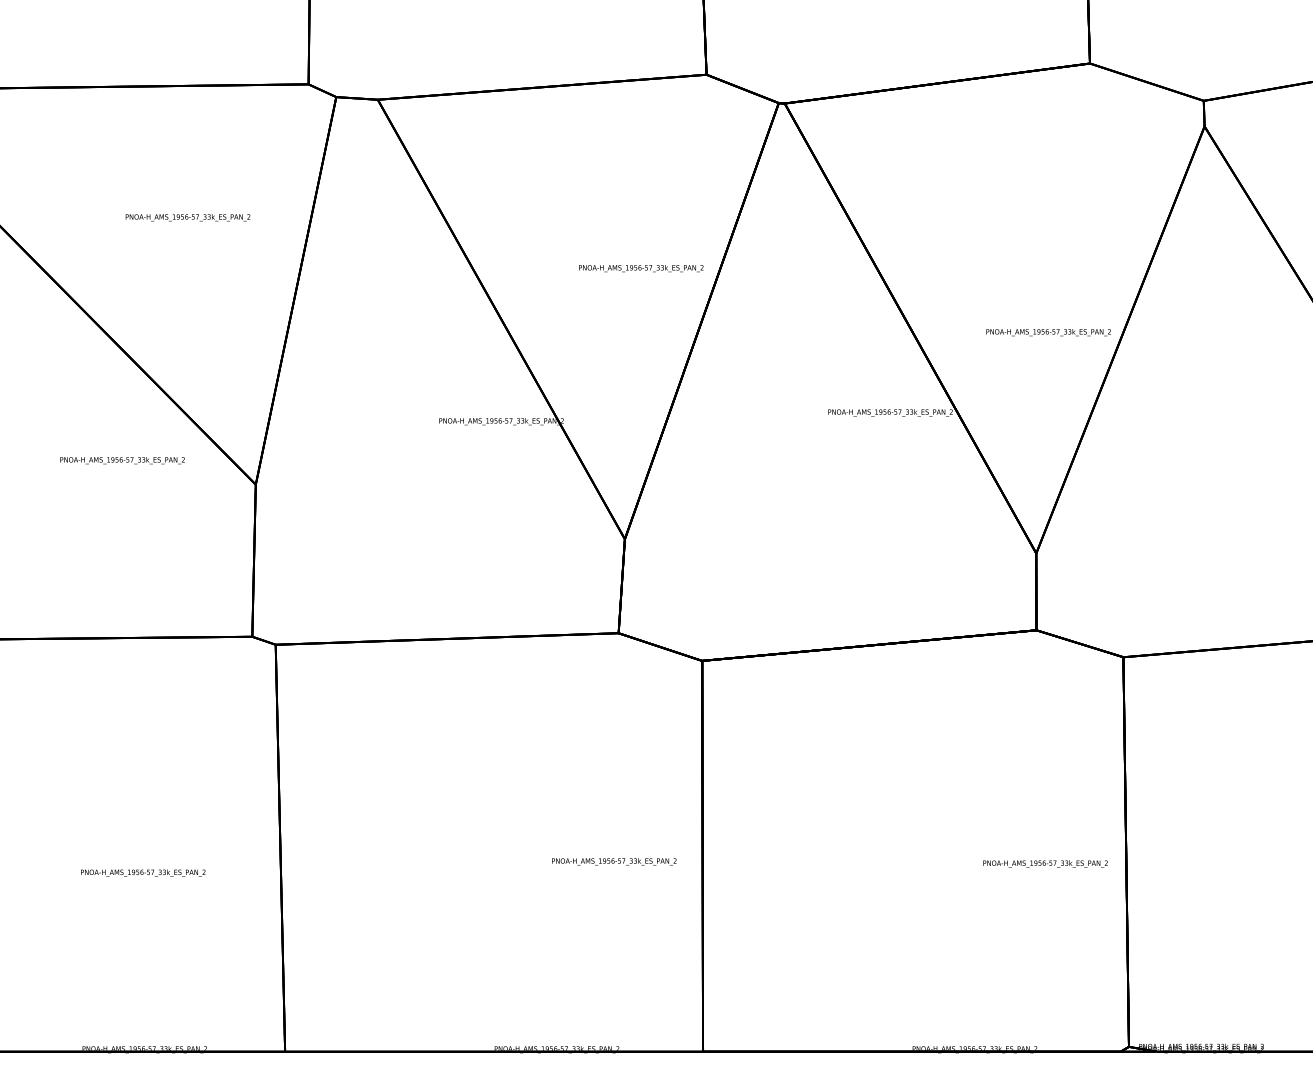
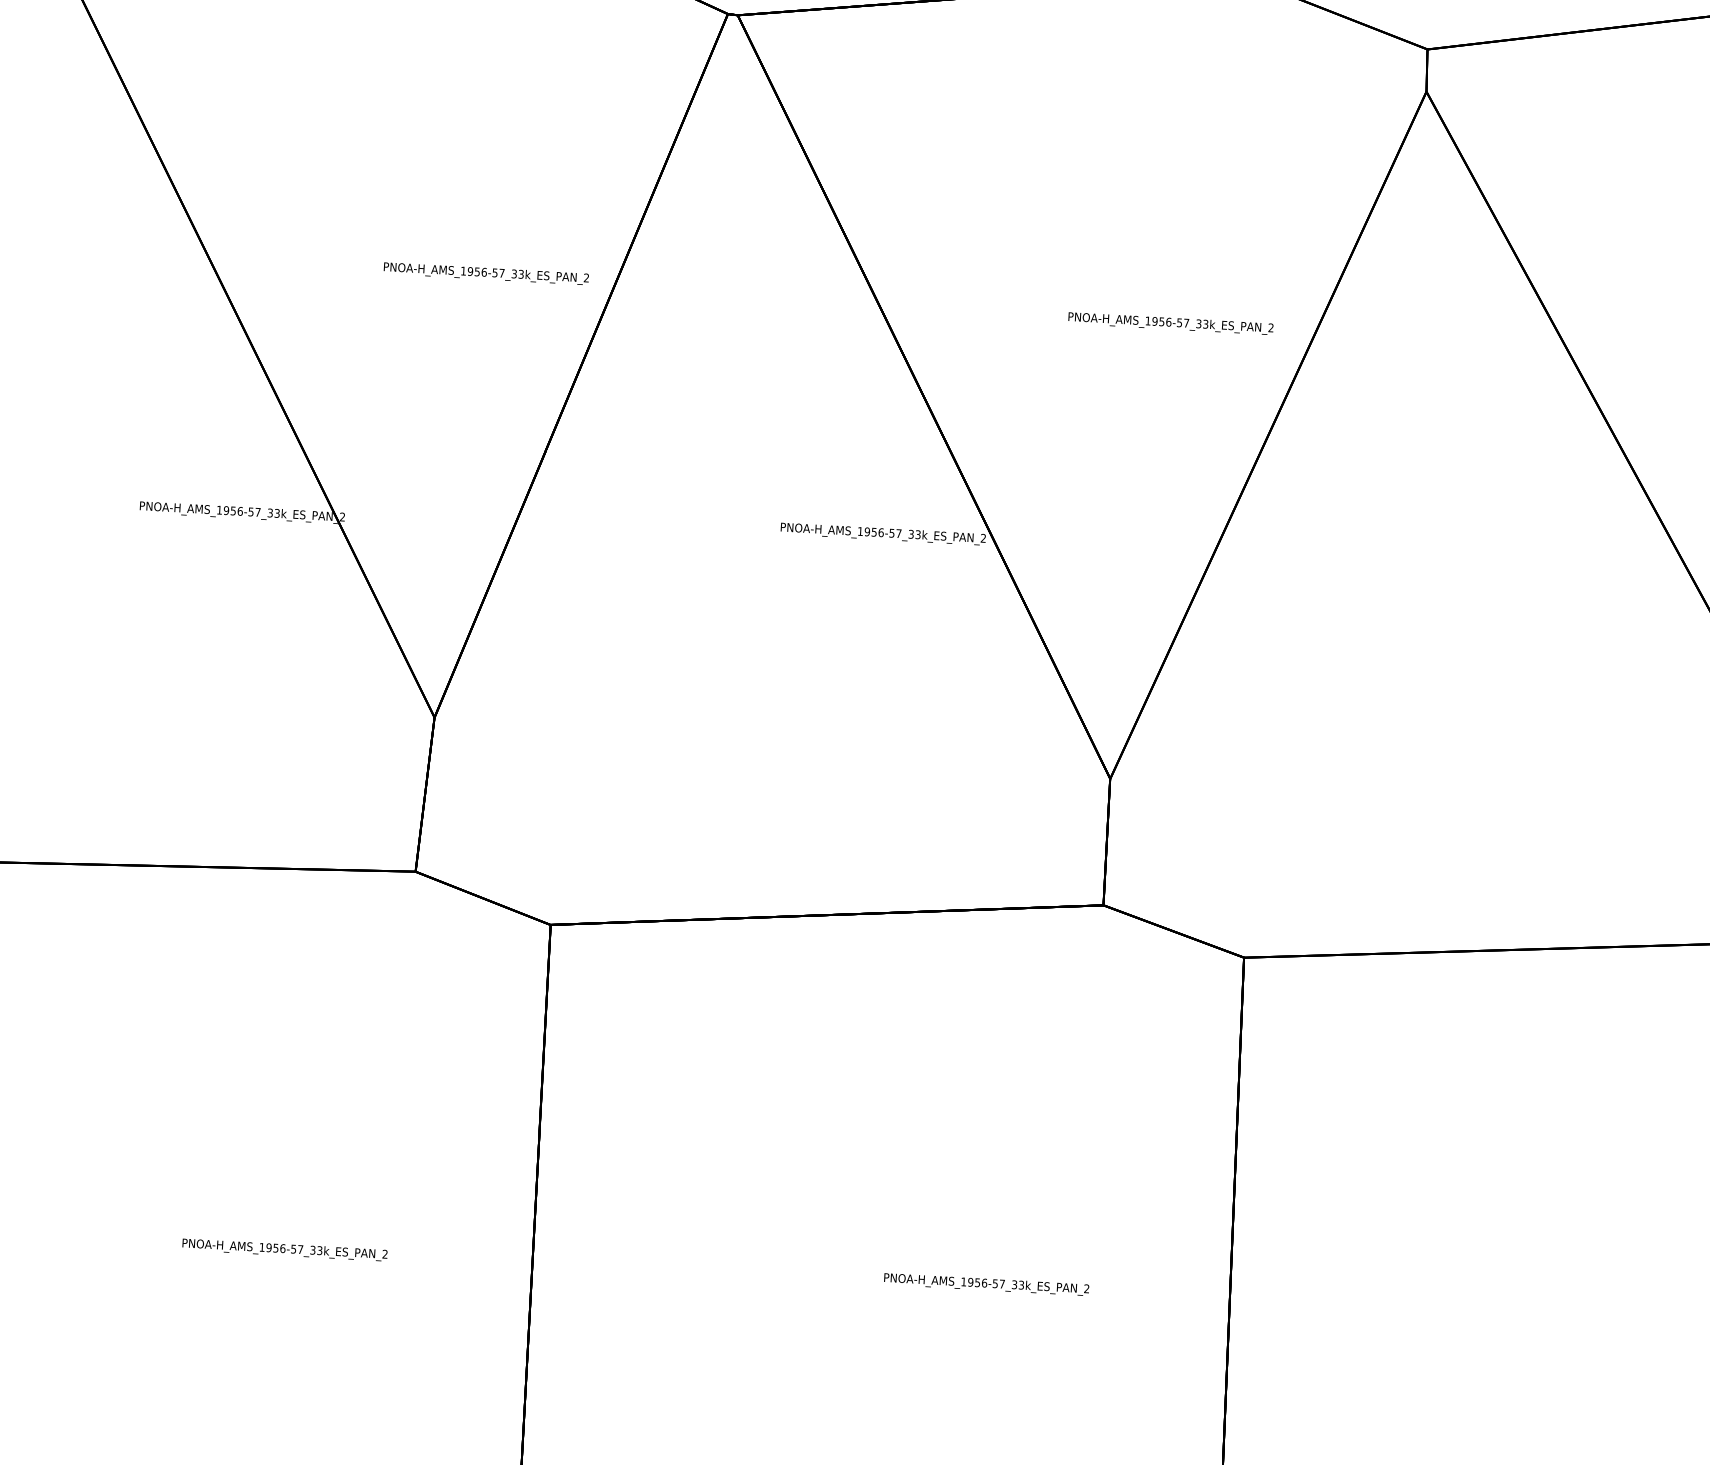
text: (1048, 332) -> (1170, 323), moved
text: (614, 861) -> (285, 1249), moved
text: (1045, 863) -> (986, 1283), moved

